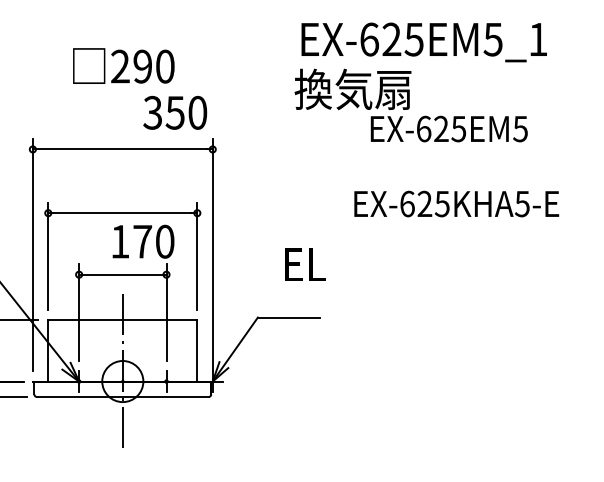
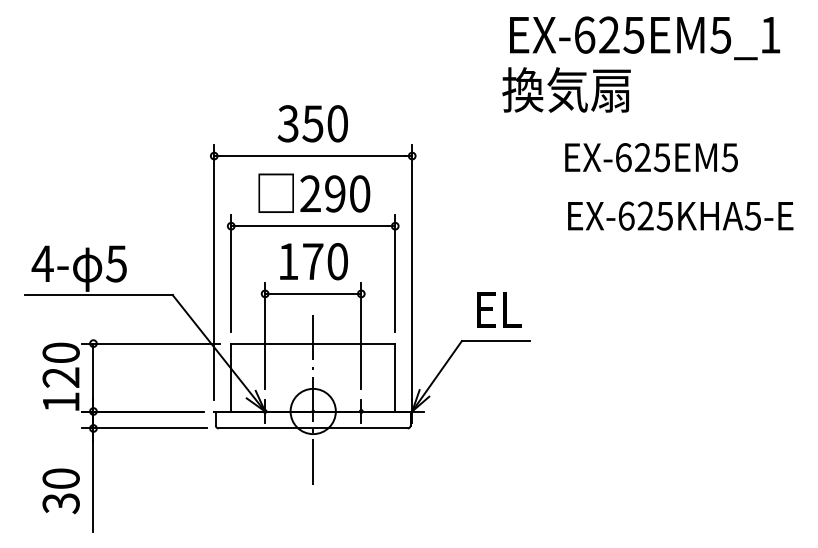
text: (123, 65) -> (314, 192), moved
text: (174, 112) -> (312, 123), moved
text: (449, 128) -> (651, 157), moved
text: (143, 241) -> (313, 261), moved
text: (305, 264) -> (499, 309), moved

